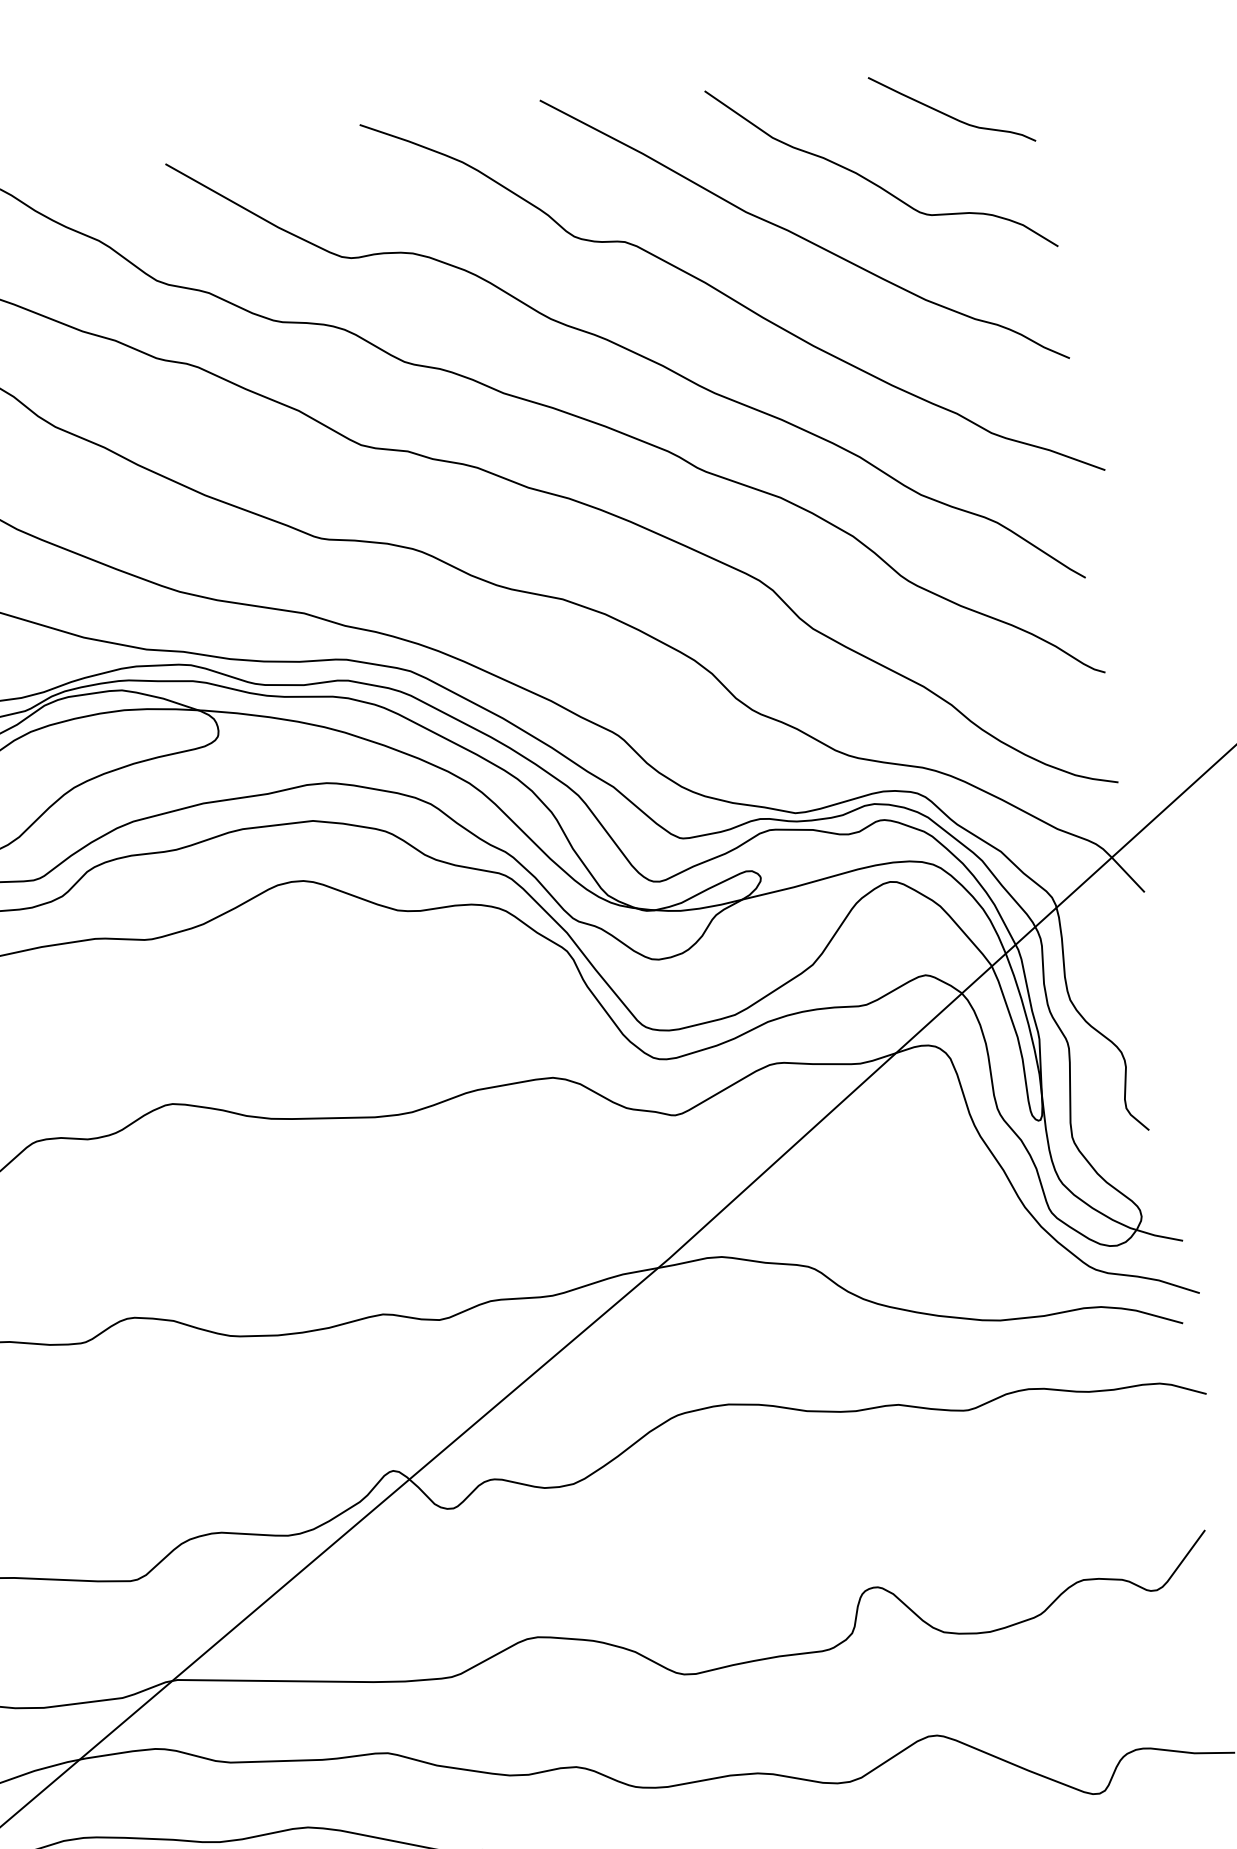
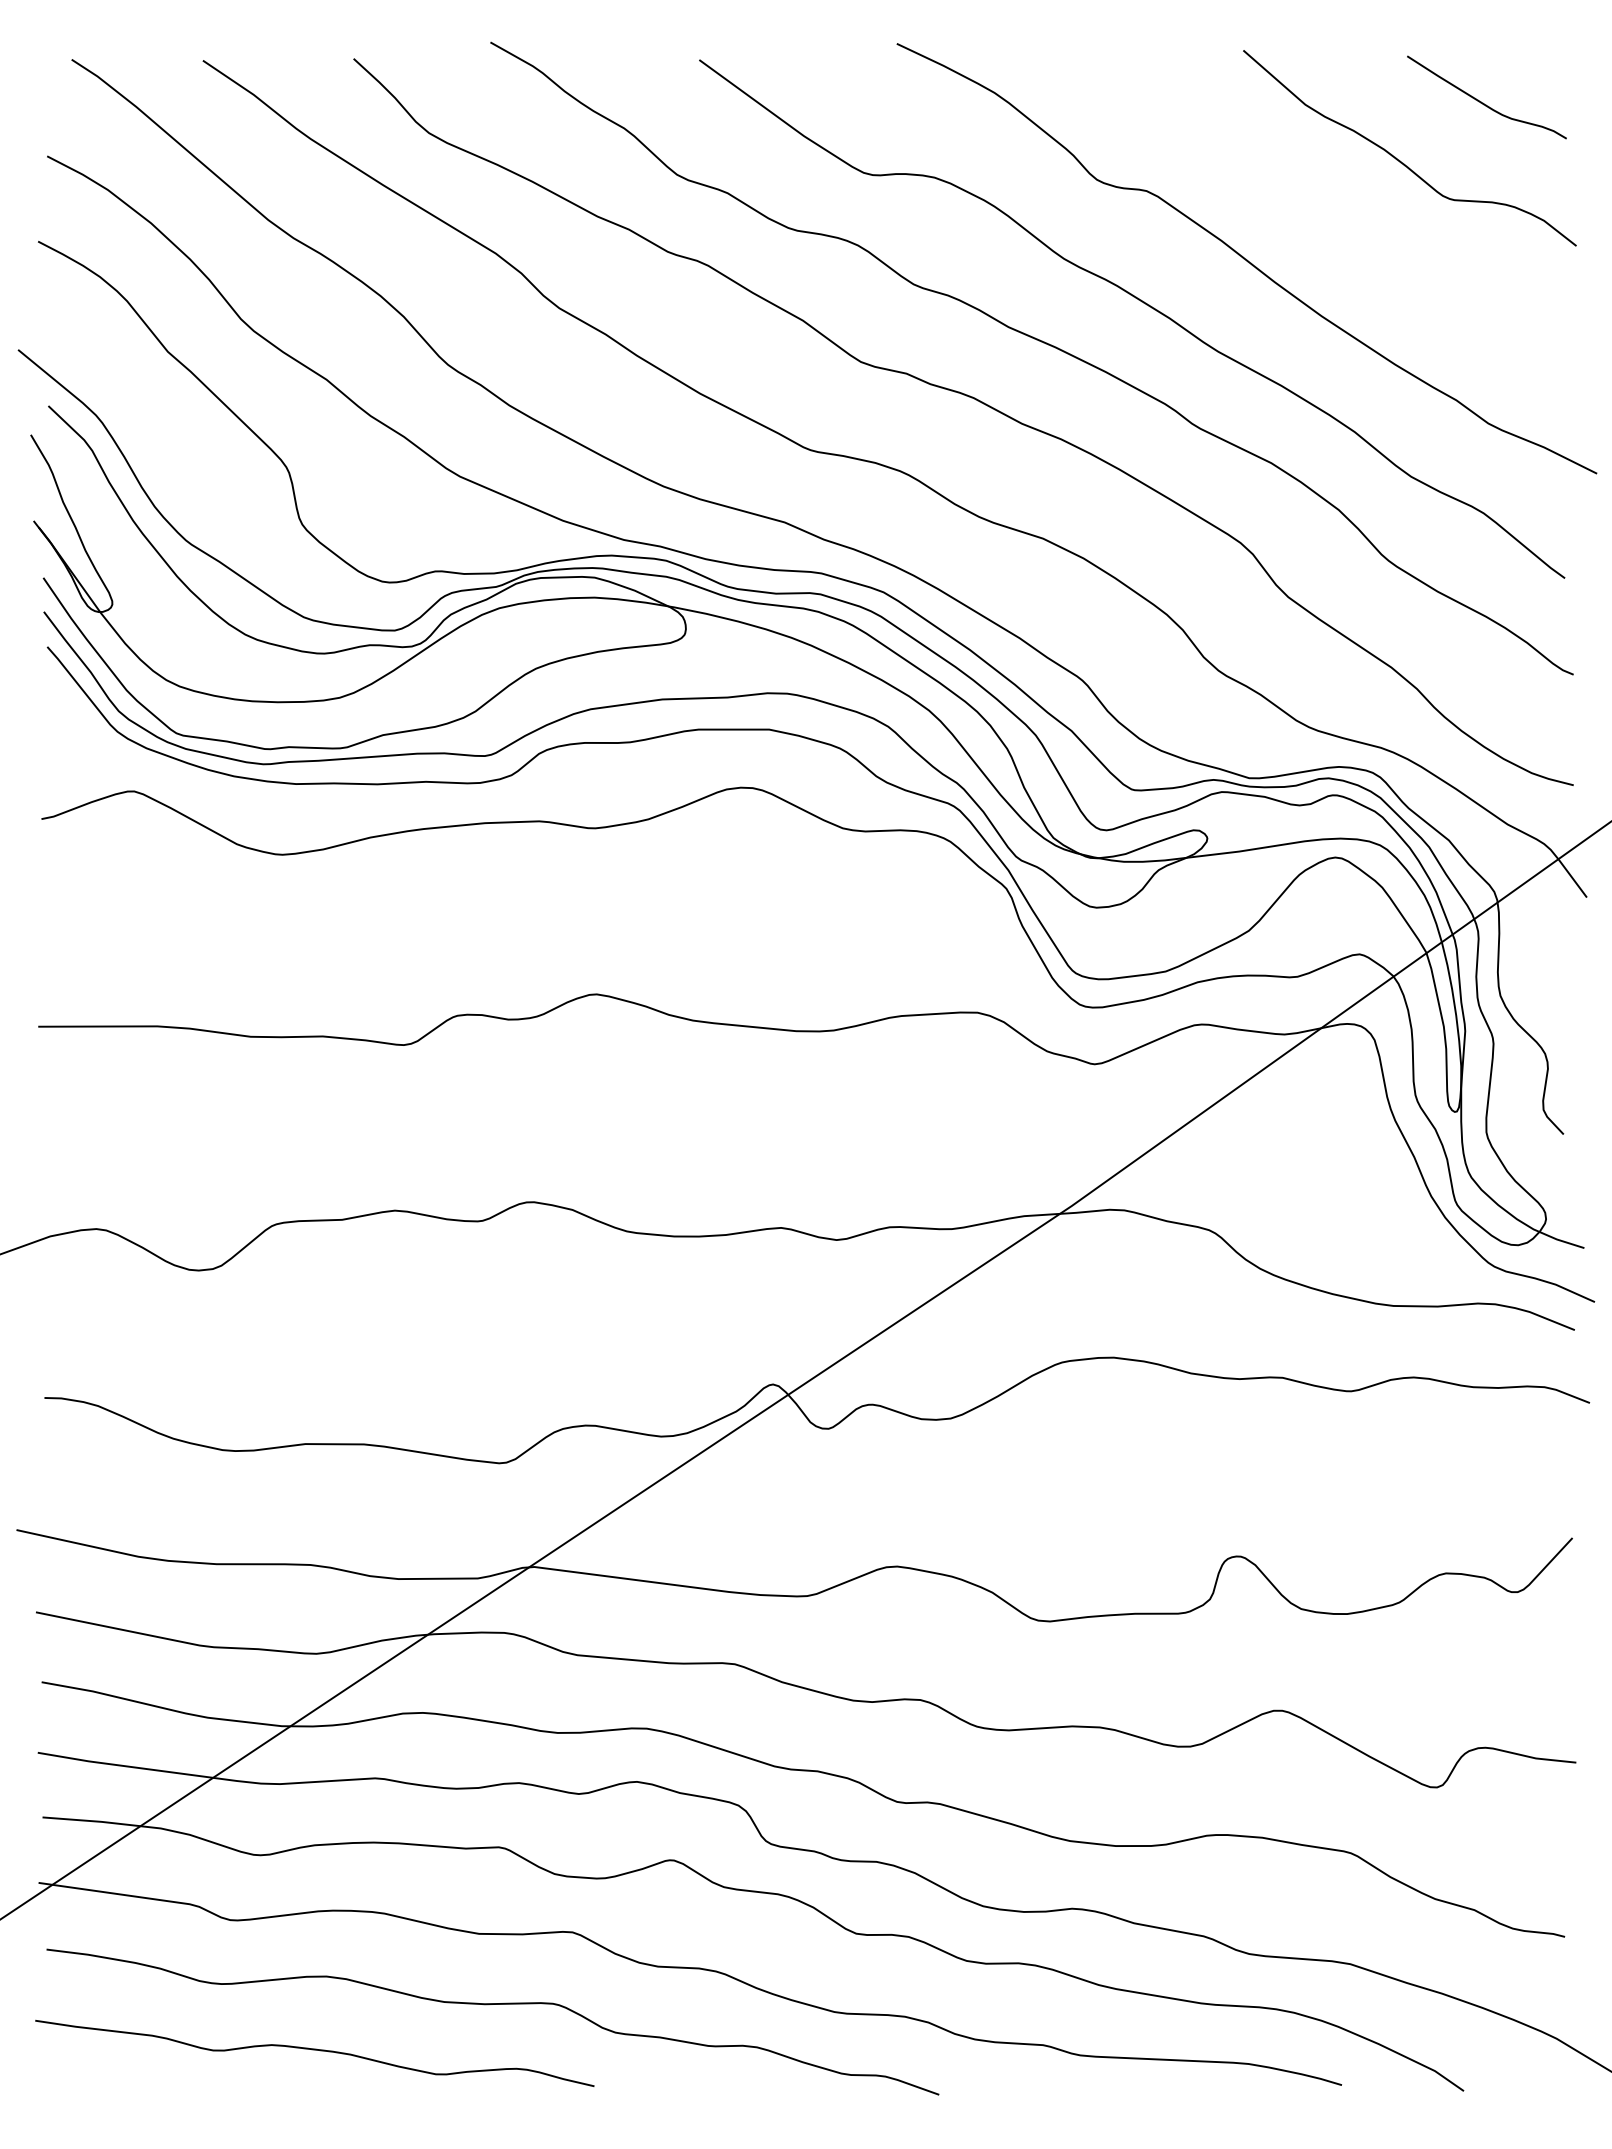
curve: (802, 236) -> (1323, 206), removed

